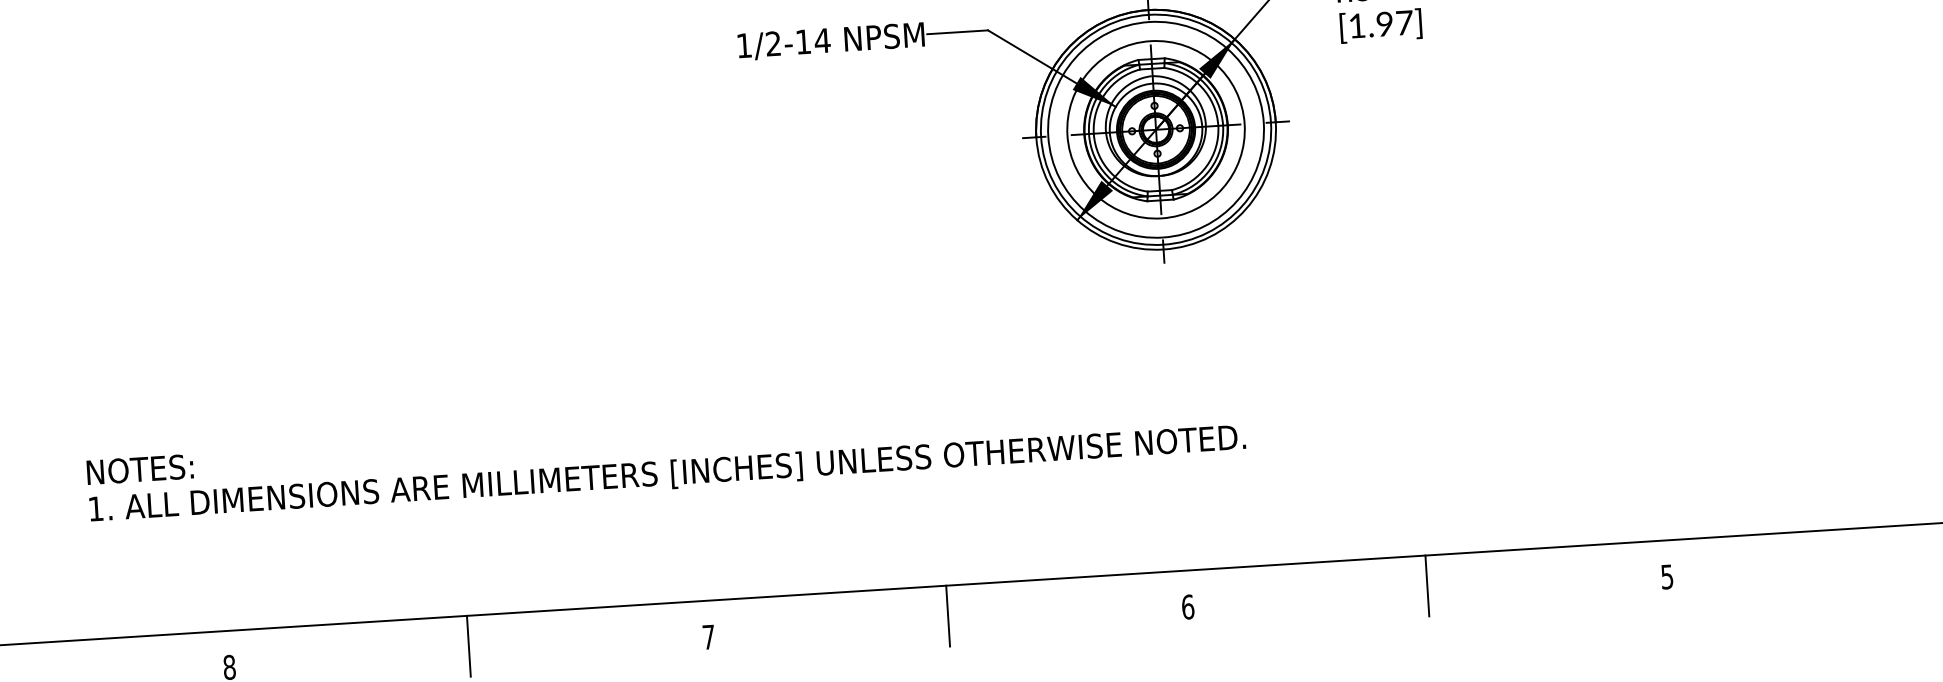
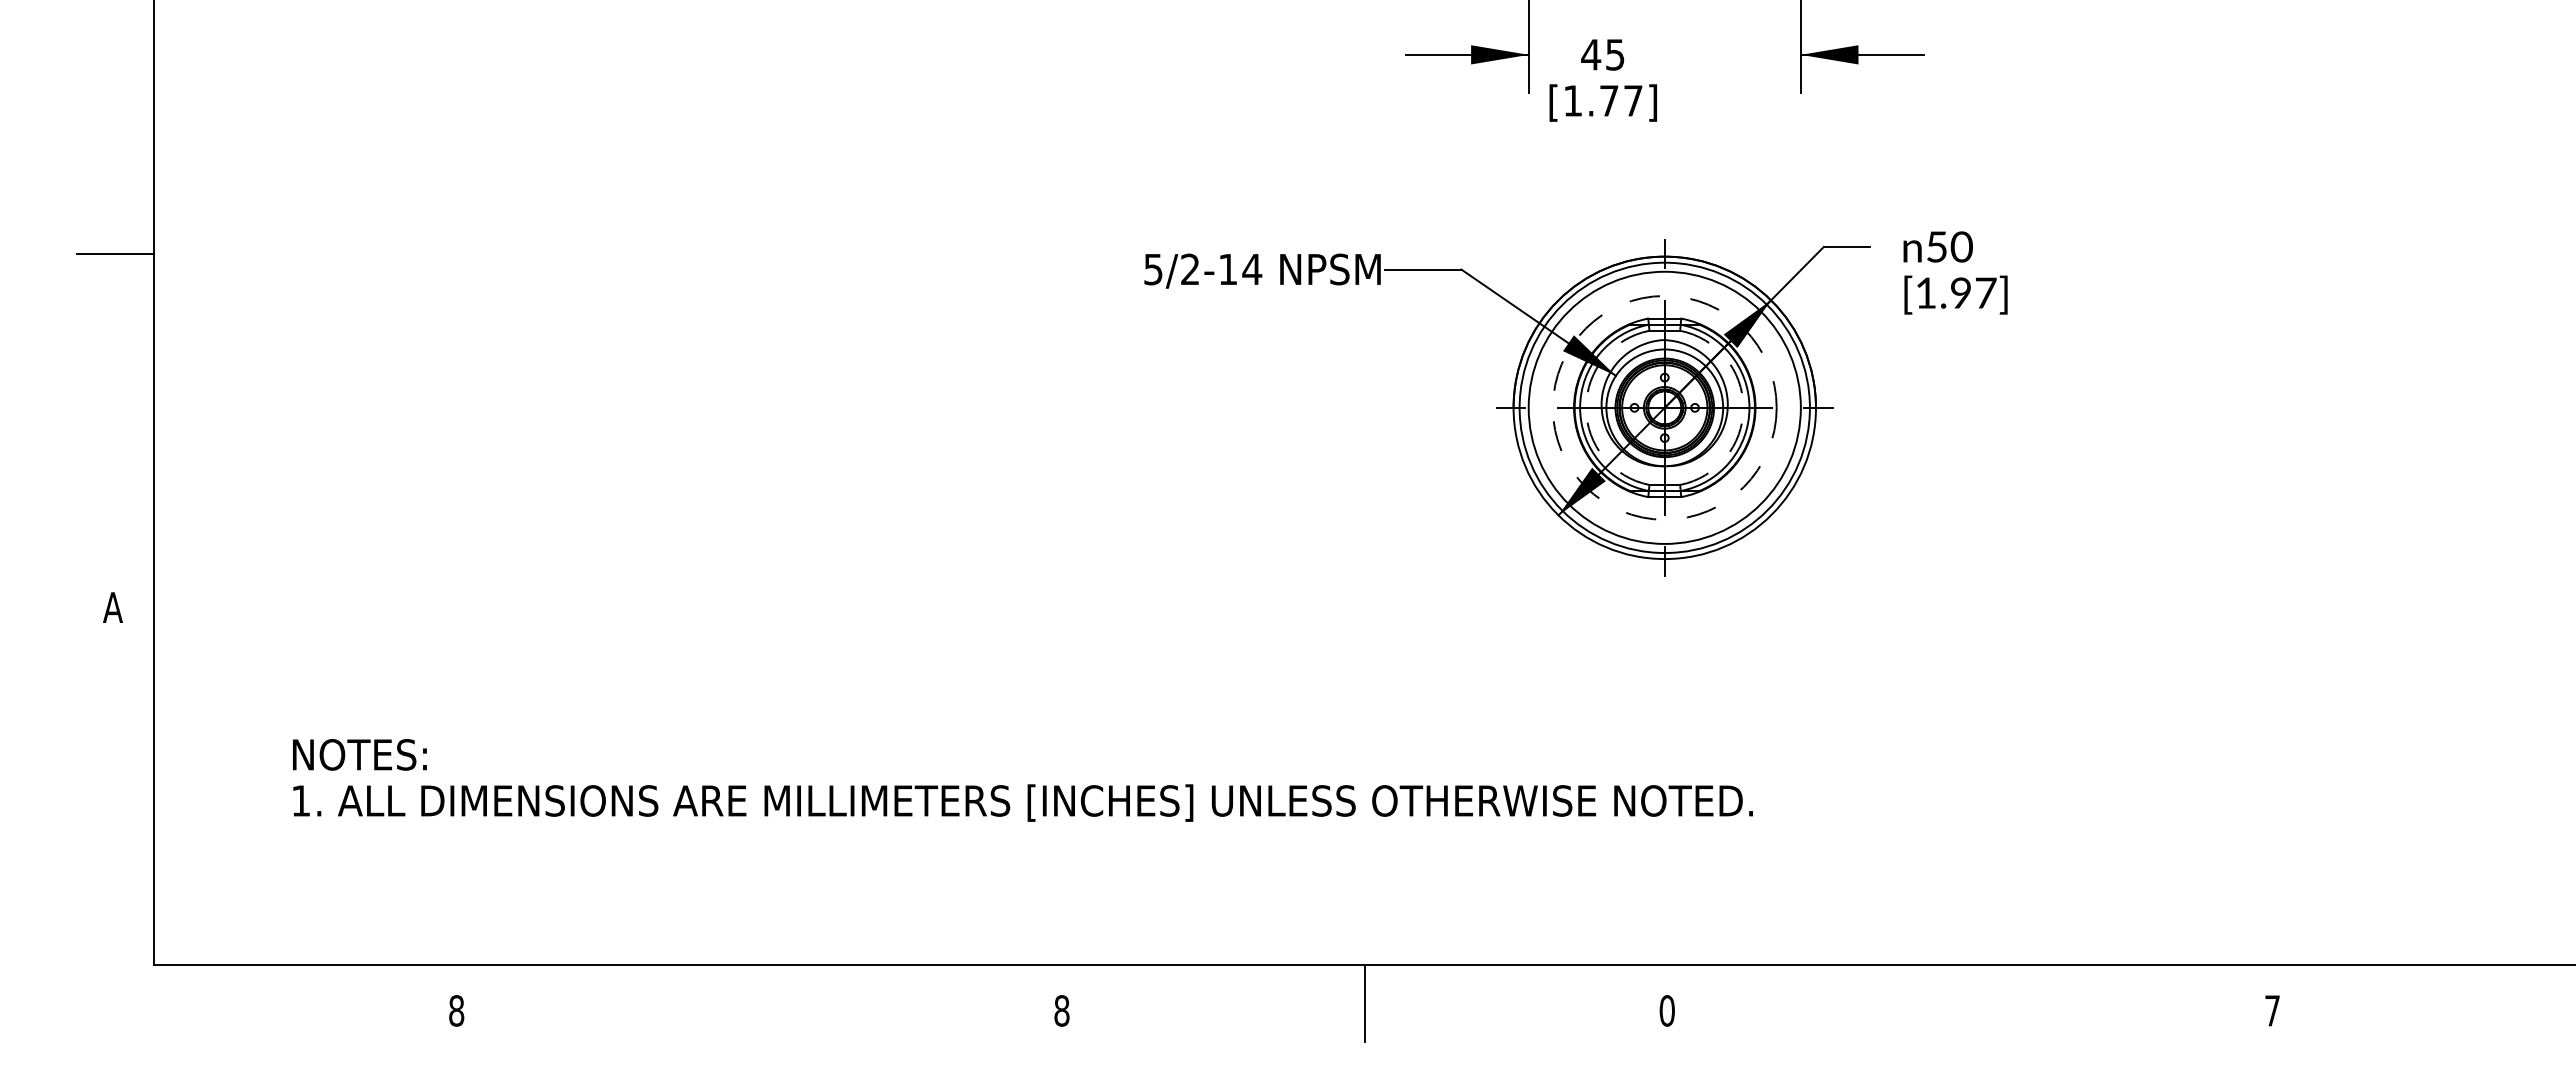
text: (744, 45) -> (1153, 269), 1/2-14 -> 5/2-14
arc: (1218, 125) -> (1743, 407), solid -> dashed
circle: (1155, 129) -> (1664, 407), solid -> dashed
arc: (1094, 133) -> (1586, 407), solid -> dashed
text: (1667, 576) -> (2272, 1010), 5 -> 7
line: (1426, 585) -> (1969, 1002), removed
text: (1187, 606) -> (1666, 1010), 6 -> 0
text: (708, 636) -> (1061, 1010), 7 -> 8
line: (468, 645) -> (759, 1002), removed

